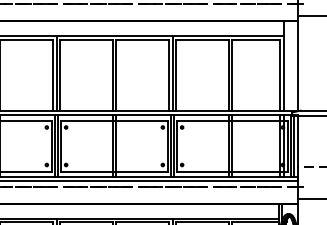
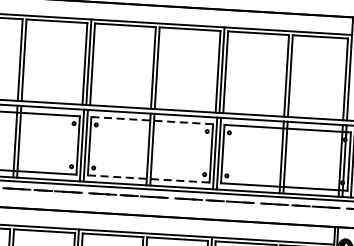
line: (114, 120) -> (152, 120), solid -> dashed
line: (114, 171) -> (148, 178), solid -> dashed

